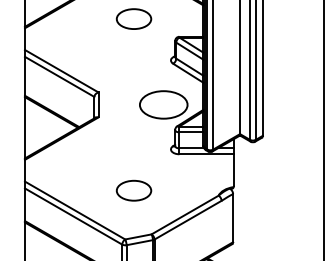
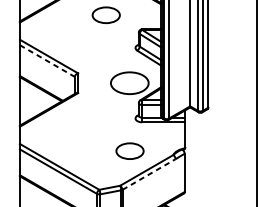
line: (60, 77) -> (48, 61), solid -> dashed
part: (133, 190) -> (129, 151), moved
line: (188, 220) -> (149, 174), solid -> dashed

